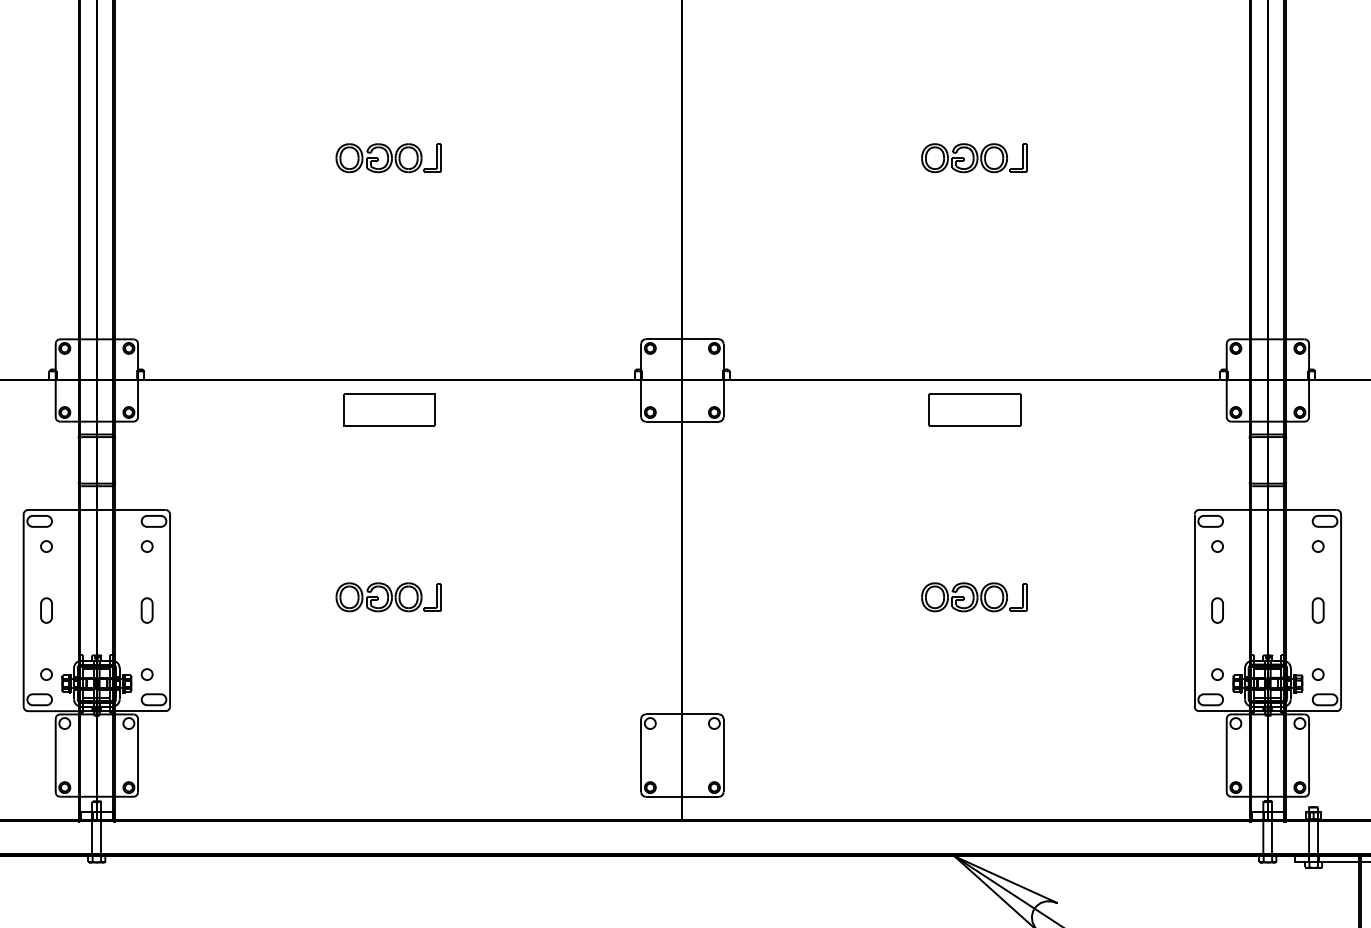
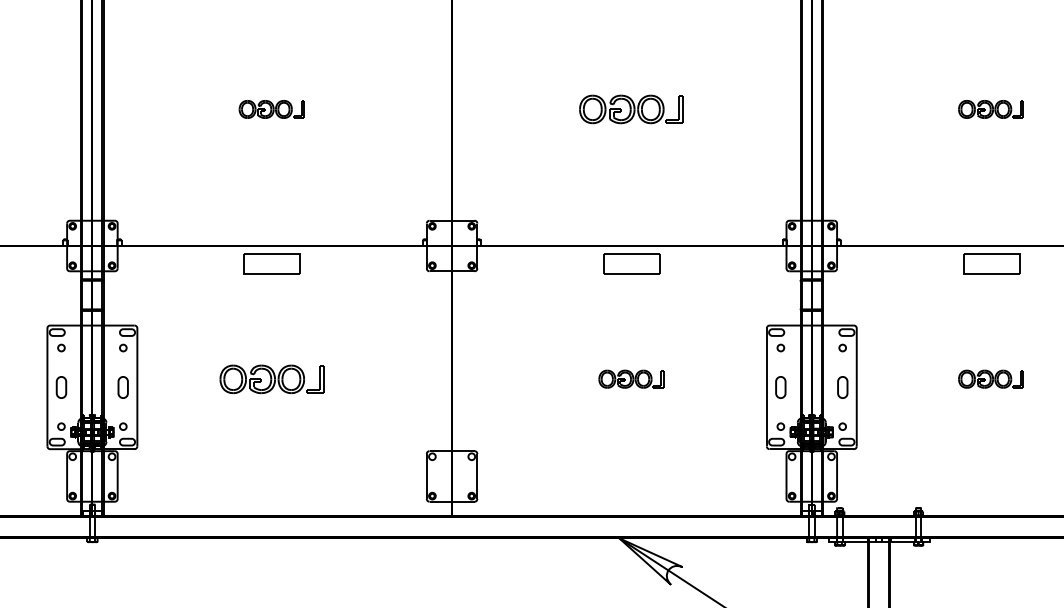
part: (974, 158) -> (631, 109), size x1.6
part: (388, 596) -> (271, 378), size x1.6
part: (46, 609) -> (61, 386), size x1.4
part: (147, 609) -> (123, 386), size x1.4
part: (1216, 609) -> (780, 386), size x1.4
part: (1317, 609) -> (842, 386), size x1.4

